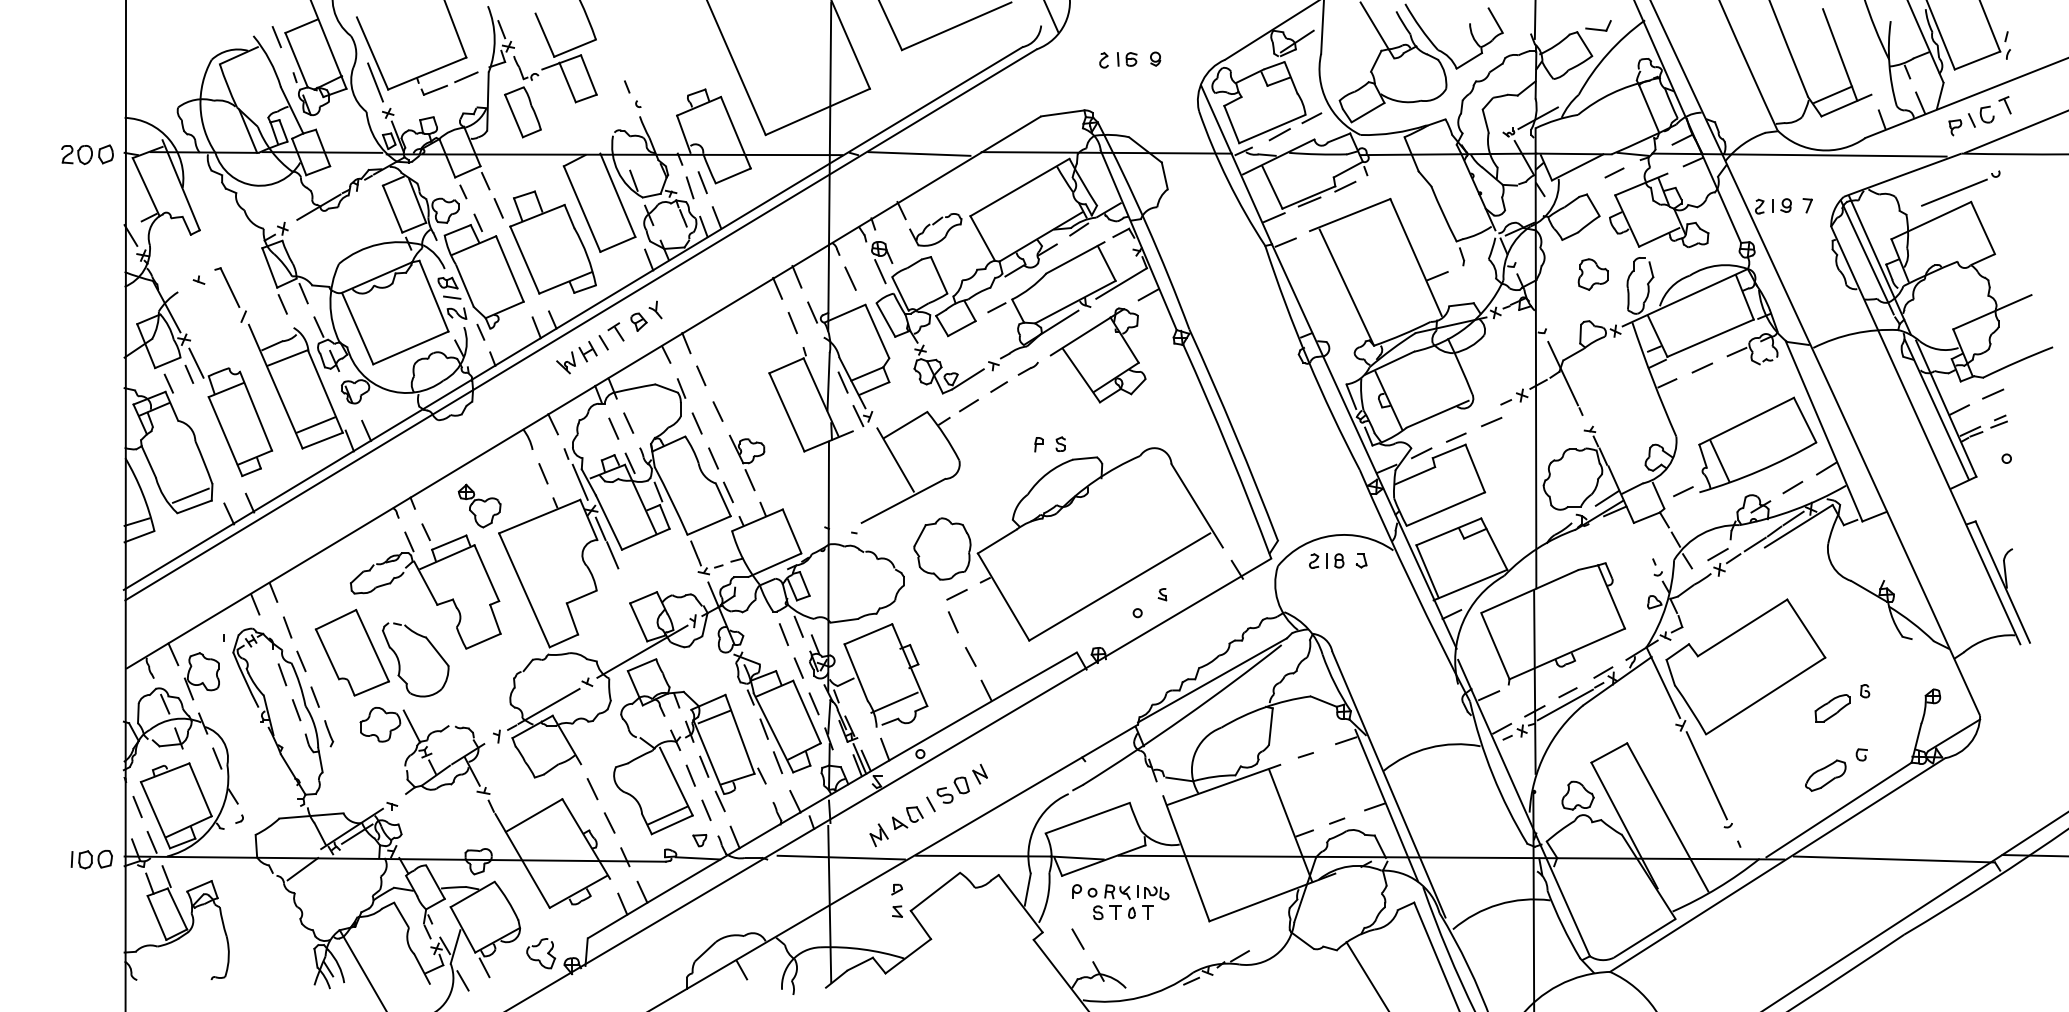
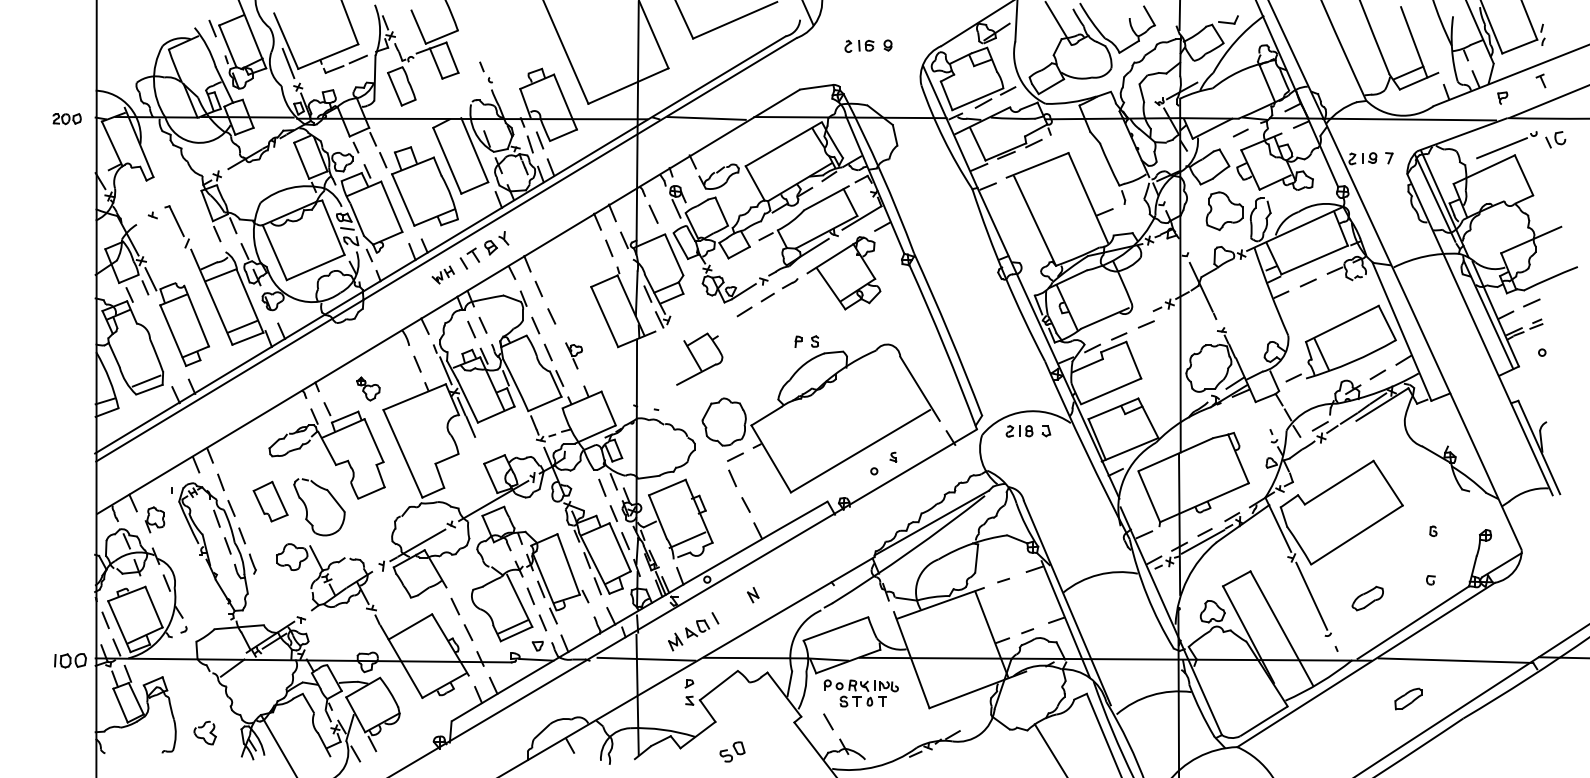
part: (1981, 116) -> (1555, 139), moved
part: (87, 154) -> (67, 118), size x0.7
part: (1592, 274) -> (1223, 211), size x1.6
part: (576, 357) -> (442, 274), size x0.7
part: (746, 462) -> (573, 355), size x0.6
part: (910, 466) -> (699, 358), size x0.6
part: (479, 505) -> (368, 388), size x0.7
part: (351, 652) -> (270, 501), size x0.6
part: (201, 676) -> (154, 520), size x0.7
part: (1832, 708) -> (1408, 699), moved
line: (714, 716) -> (549, 550), removed
part: (1825, 775) -> (1367, 598), moved
part: (952, 789) -> (731, 751), moved
part: (541, 953) -> (205, 732), moved

